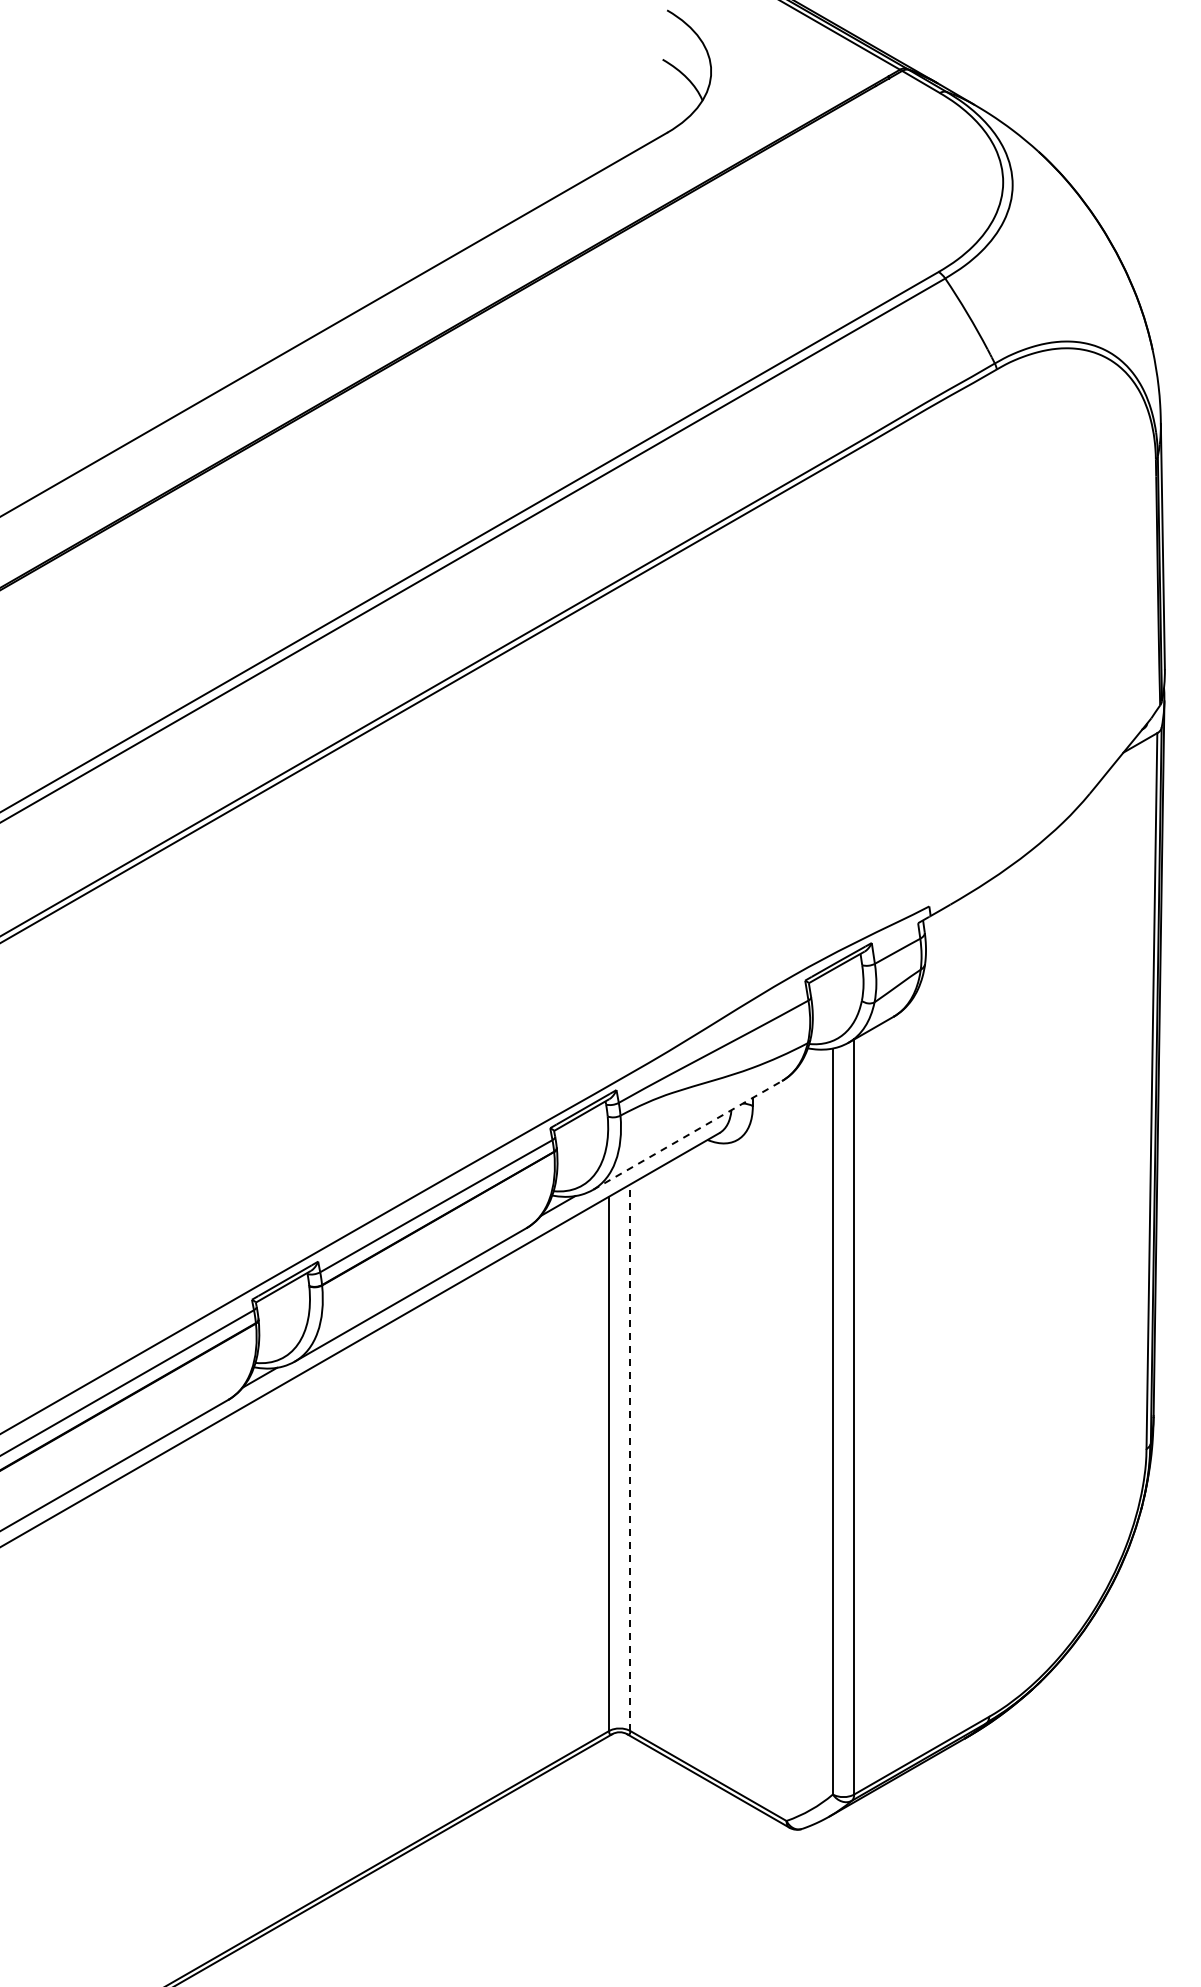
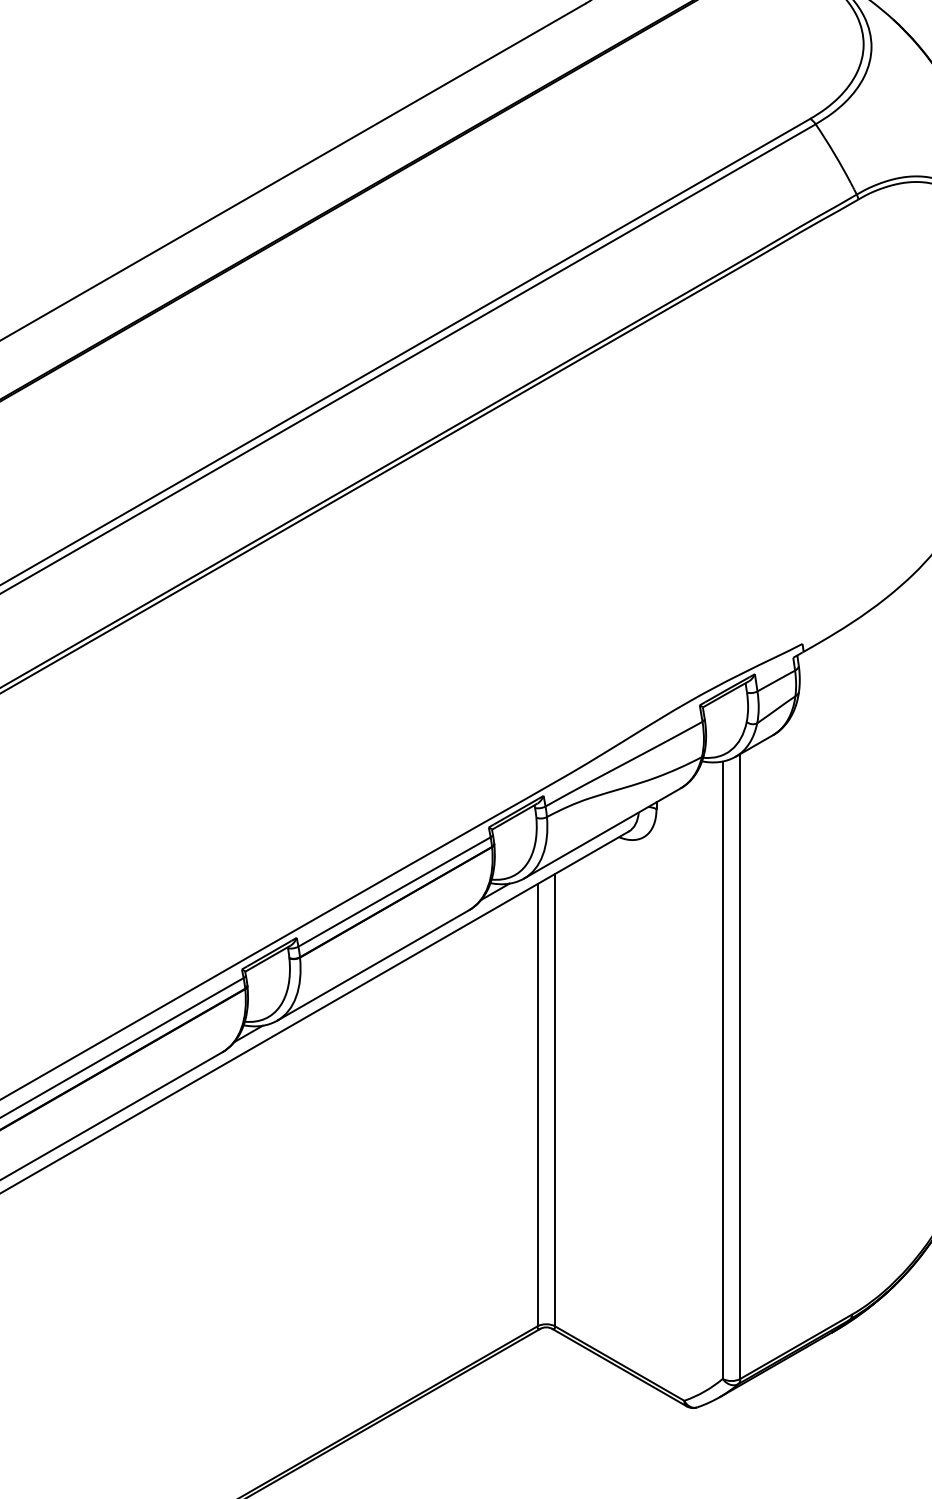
line: (687, 1135) -> (602, 833), dashed -> solid
line: (630, 1457) -> (555, 1099), dashed -> solid

